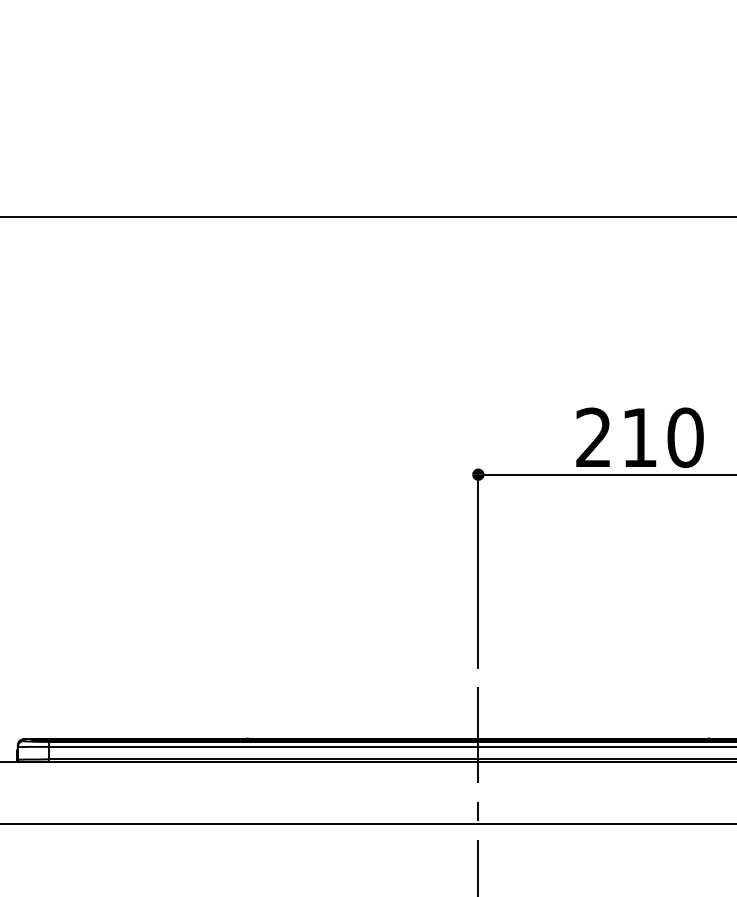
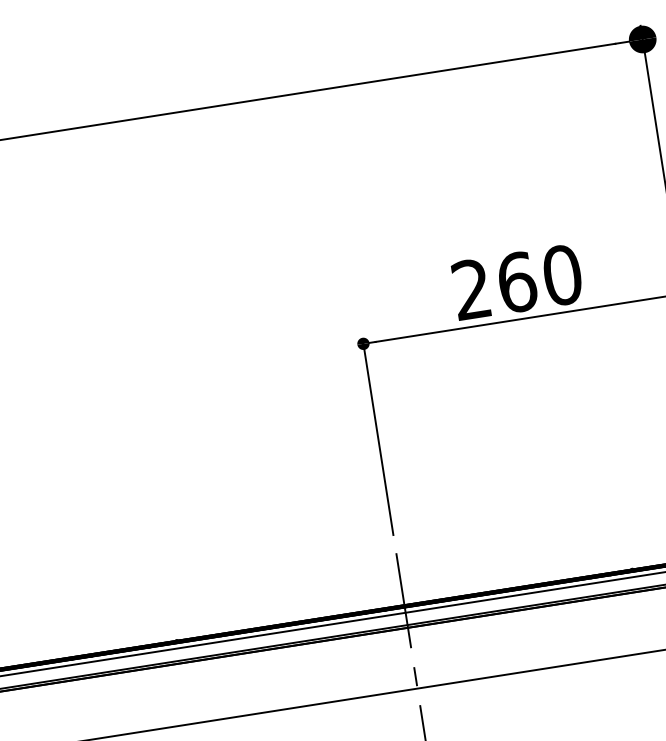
text: (640, 437) -> (517, 282), 210 -> 260

